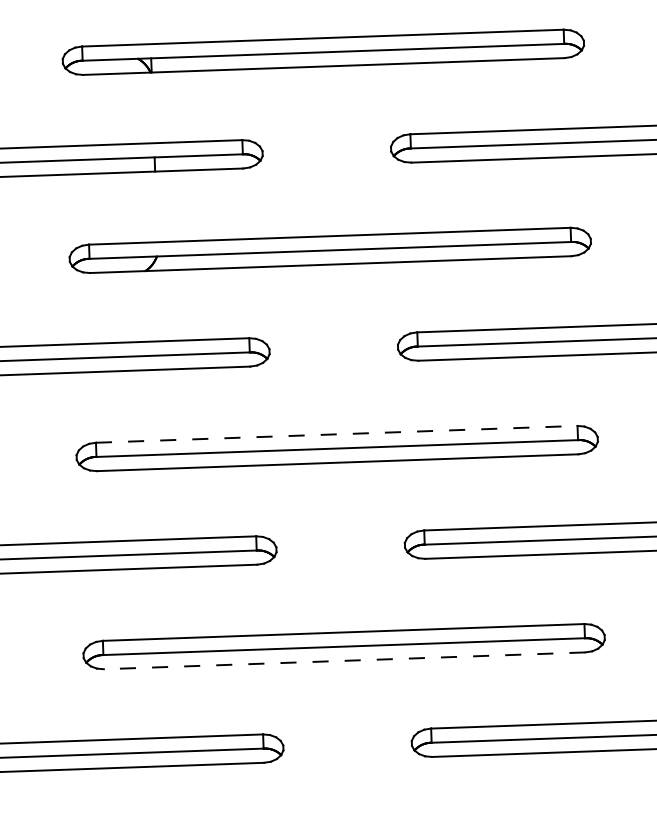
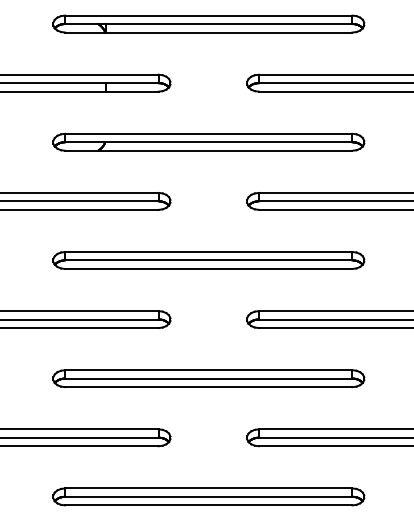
line: (336, 435) -> (208, 252), dashed -> solid
line: (344, 661) -> (208, 387), dashed -> solid

